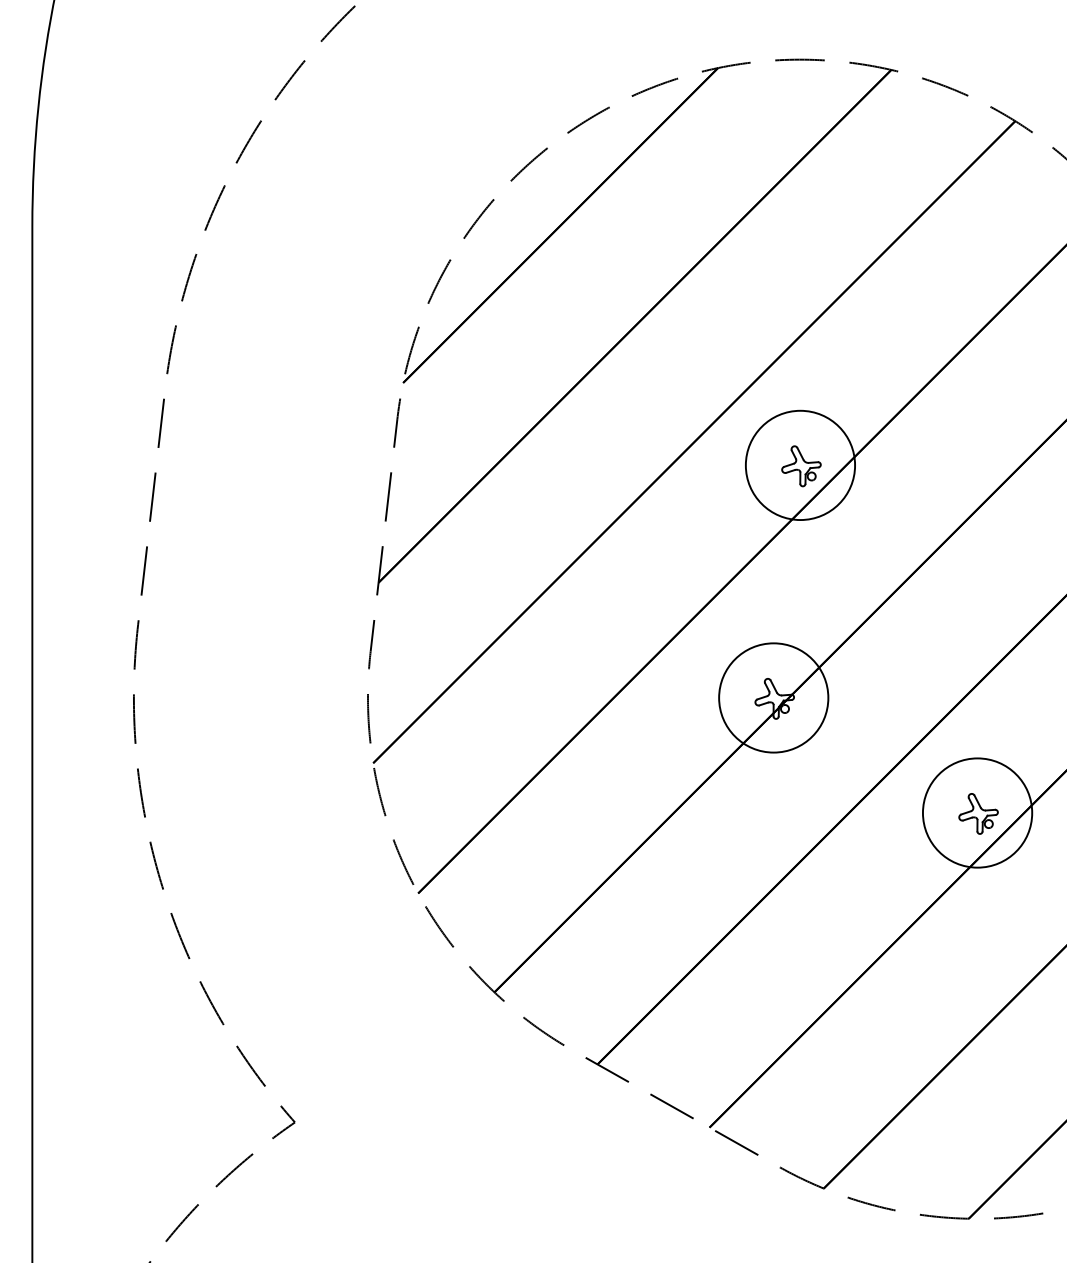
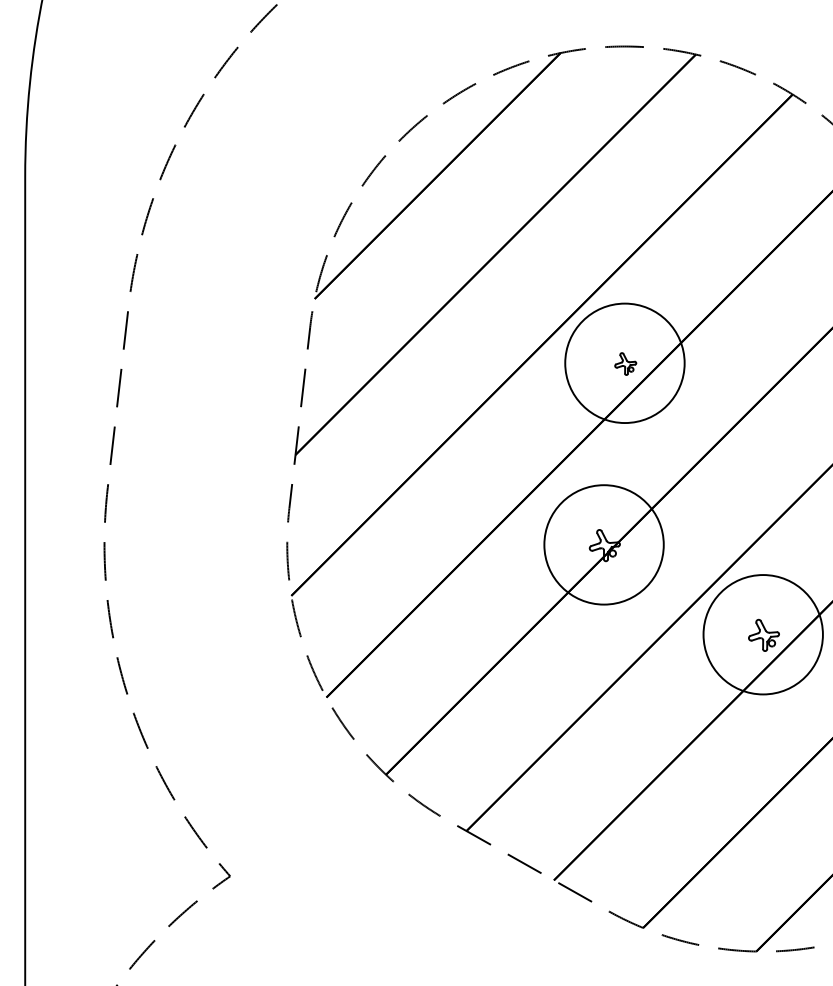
circle: (800, 465) -> (624, 363), size x1.4
part: (801, 466) -> (625, 364), size x0.7
circle: (773, 697) -> (603, 544), size x1.4
circle: (977, 812) -> (763, 634), size x1.4

